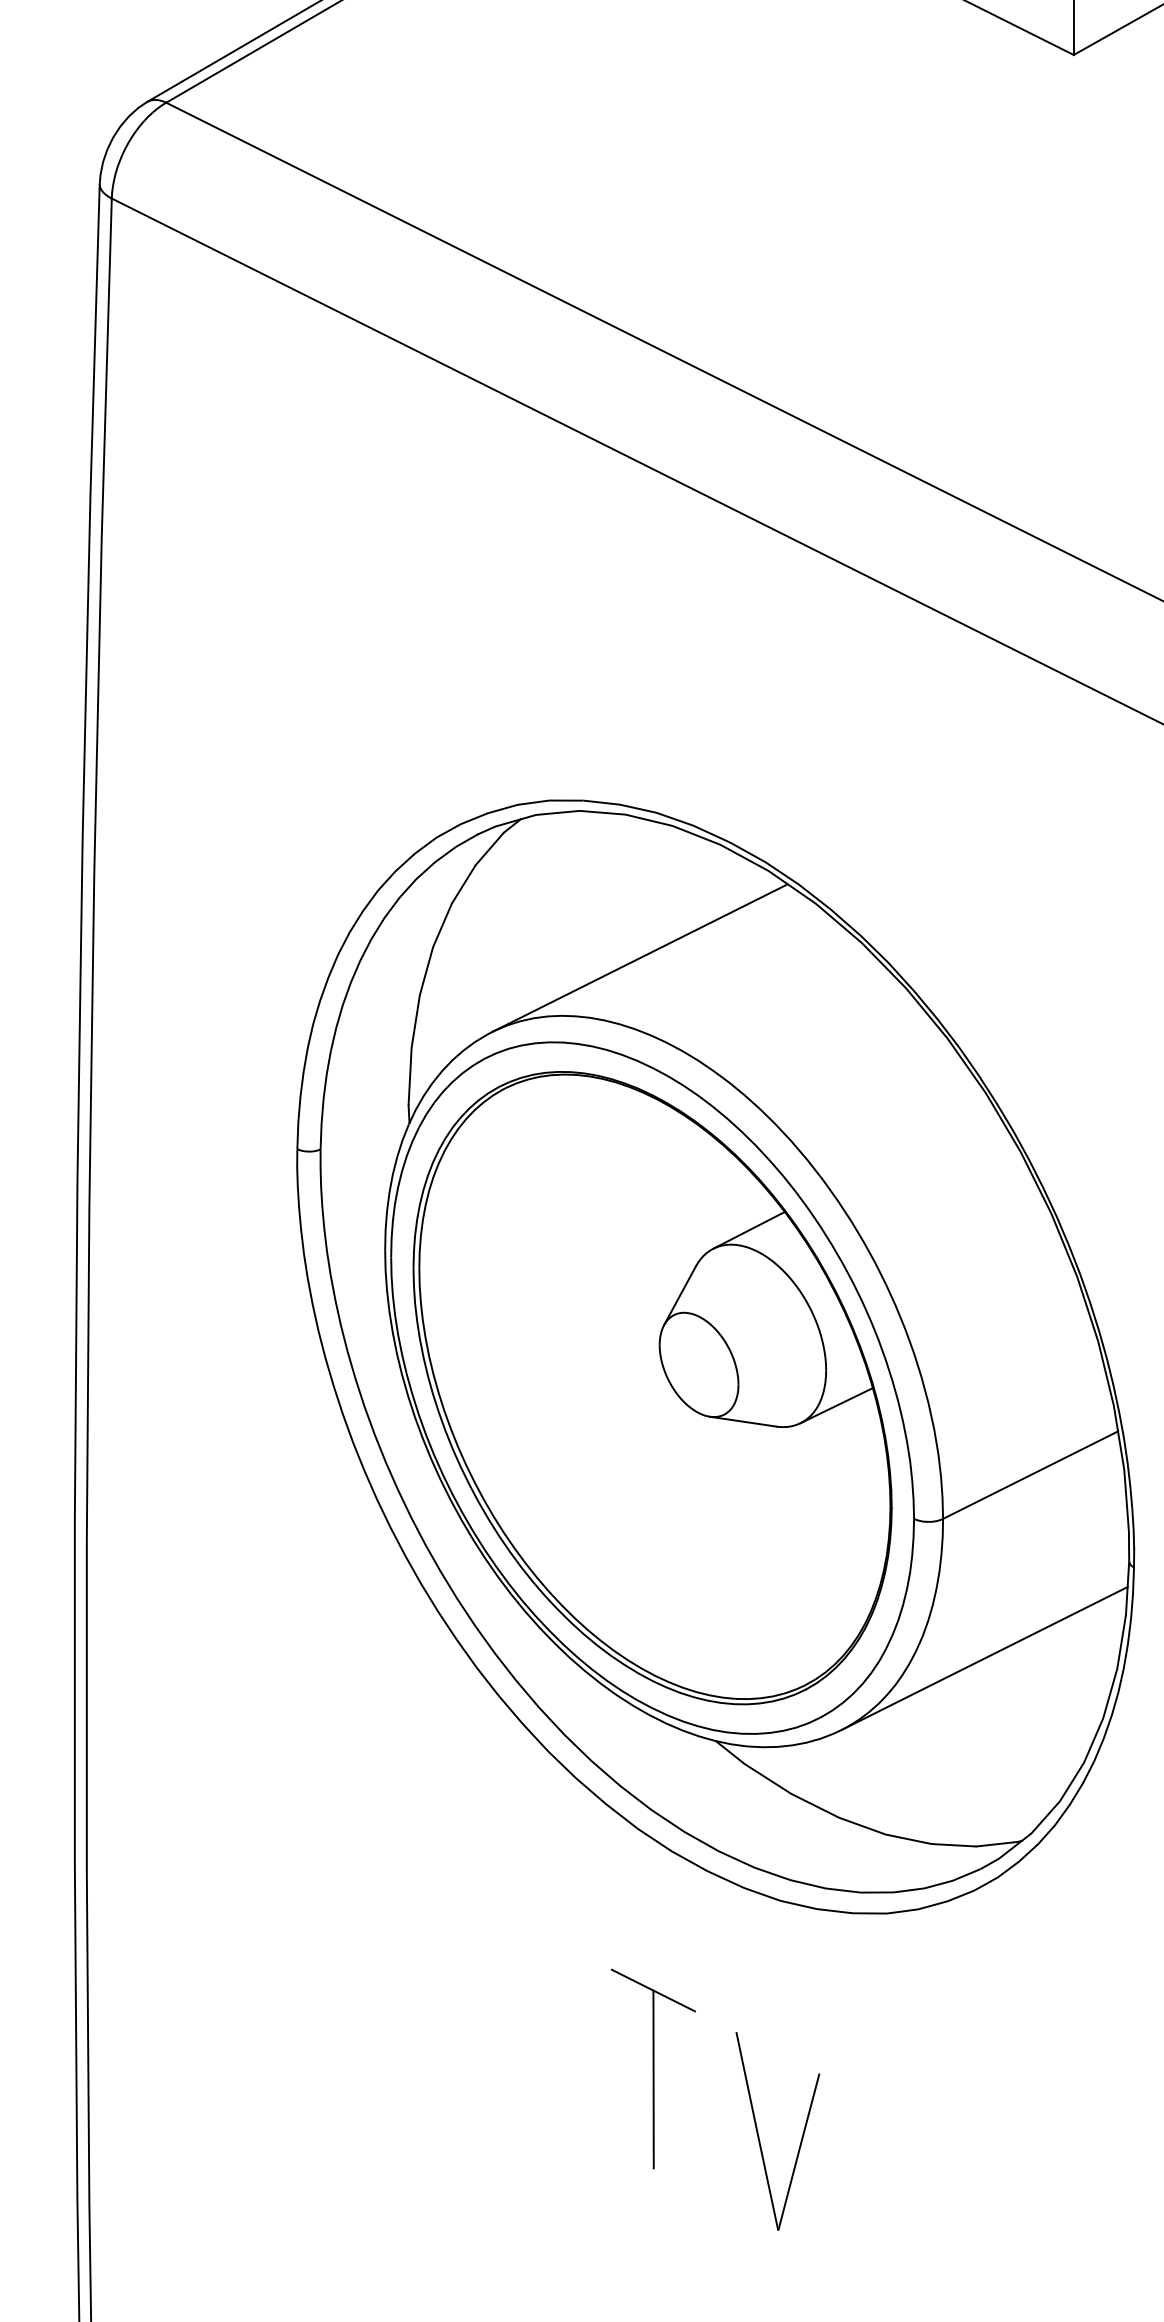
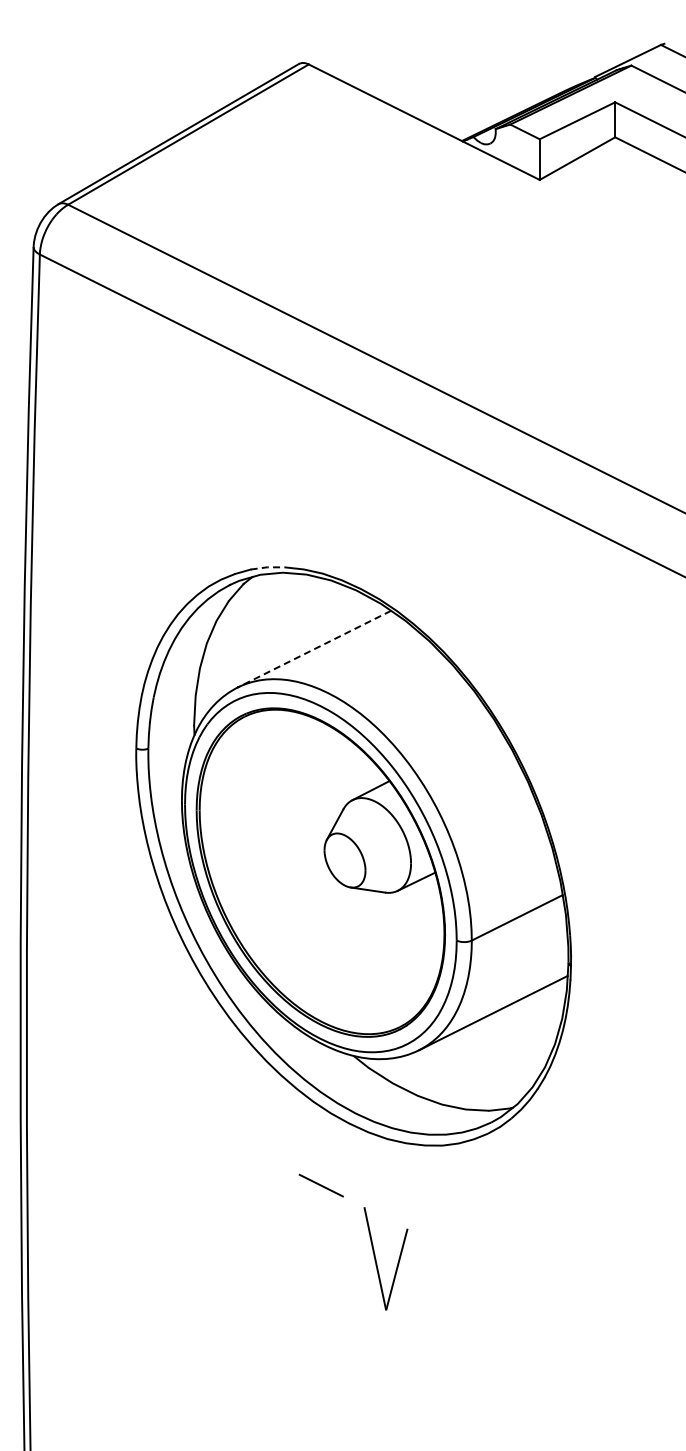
line: (549, 800) -> (267, 567), solid -> dashed
line: (640, 958) -> (314, 649), solid -> dashed
line: (653, 2078) -> (321, 1231), removed

